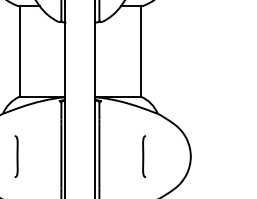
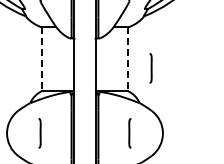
line: (20, 51) -> (42, 59), solid -> dashed
line: (140, 51) -> (127, 59), solid -> dashed
line: (173, 64) -> (150, 68), added

